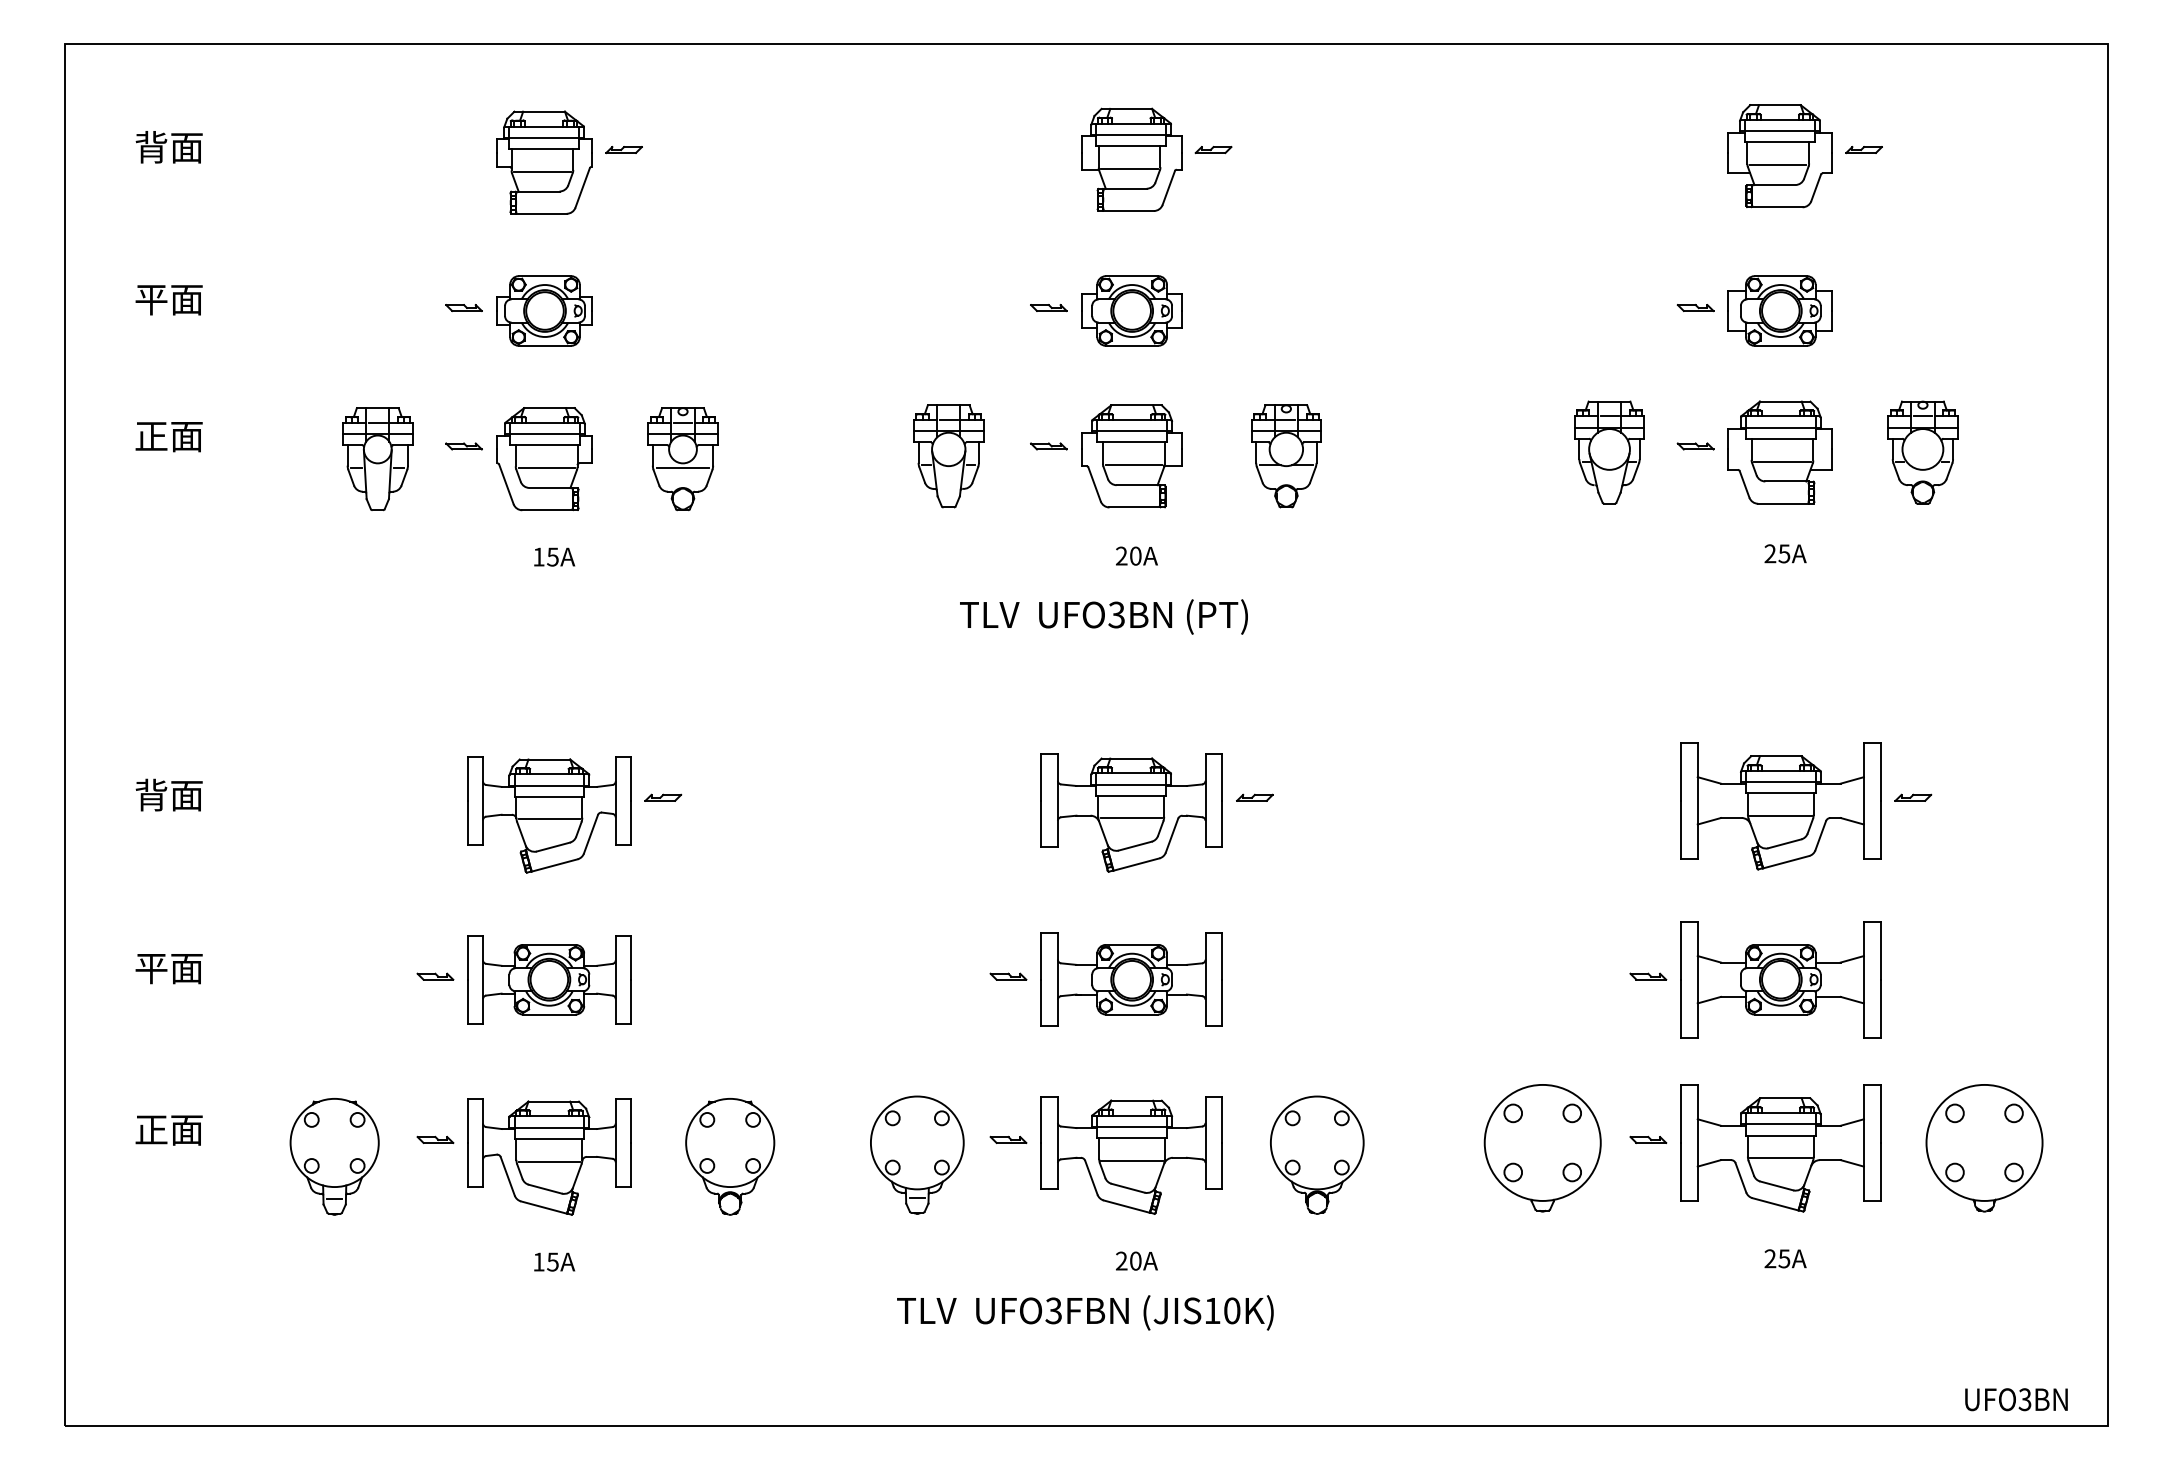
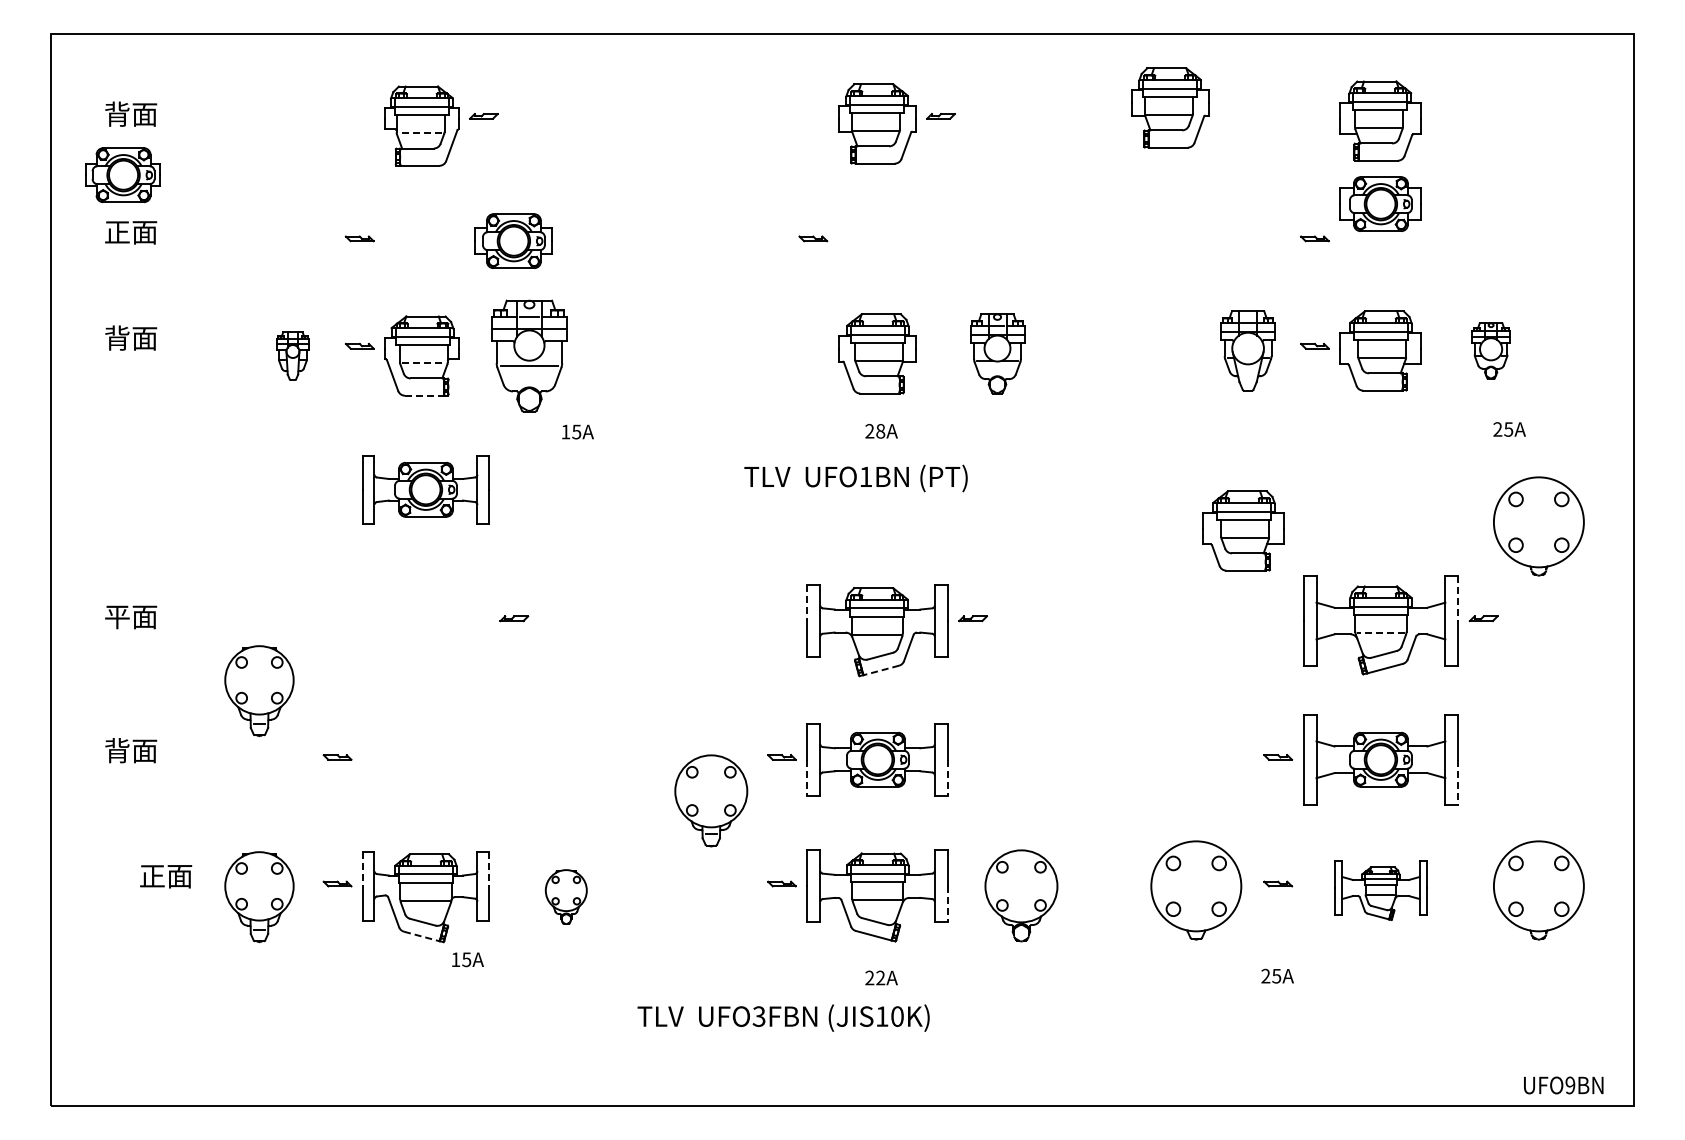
part: (1509, 138) -> (1170, 107), added
part: (1864, 150) -> (1445, 116), removed
line: (542, 172) -> (420, 133), solid -> dashed
text: (151, 299) -> (117, 232), 平面 -> 正面
part: (543, 310) -> (122, 174), moved
part: (1131, 310) -> (513, 240), moved
part: (1780, 310) -> (1380, 203), moved
text: (151, 435) -> (117, 337), 正面 -> 背面
part: (1049, 445) -> (813, 345), removed
part: (1922, 451) -> (1490, 350), size x0.7
part: (948, 455) -> (735, 353), removed
part: (377, 458) -> (292, 355), size x0.6
part: (682, 458) -> (529, 355), size x1.4
line: (547, 467) -> (424, 362), solid -> dashed
line: (547, 509) -> (424, 395), solid -> dashed
text: (1785, 553) -> (1509, 429), moved
text: (553, 556) -> (577, 431), moved
text: (1135, 556) -> (880, 431), 20A -> 28A
text: (1116, 614) -> (865, 476), UFO3BN -> UFO1BN
part: (1983, 678) -> (1538, 526), added
part: (1603, 684) -> (1243, 530), added
line: (1880, 773) -> (1458, 599), solid -> dashed
line: (1041, 778) -> (807, 603), solid -> dashed
text: (151, 794) -> (117, 616), 背面 -> 平面
part: (548, 814) -> (425, 631), removed
line: (1780, 815) -> (1380, 632), solid -> dashed
line: (1135, 864) -> (880, 670), solid -> dashed
part: (334, 891) -> (259, 691), added
text: (151, 967) -> (117, 750), 平面 -> 背面
part: (548, 979) -> (425, 489), moved
line: (1041, 1002) -> (807, 777), solid -> dashed
line: (1221, 1002) -> (947, 777), solid -> dashed
line: (1880, 1009) -> (1458, 782), solid -> dashed
line: (467, 1121) -> (362, 869), solid -> dashed
line: (630, 1121) -> (488, 869), solid -> dashed
text: (169, 1130) -> (166, 876), moved
part: (1780, 1148) -> (1380, 890), size x0.6
part: (917, 1154) -> (711, 800), moved
part: (730, 1156) -> (566, 896), size x0.6
line: (1221, 1166) -> (947, 904), solid -> dashed
line: (544, 1207) -> (422, 936), solid -> dashed
text: (1785, 1257) -> (1277, 975), moved
text: (1135, 1260) -> (880, 977), 20A -> 22A
text: (553, 1261) -> (467, 959), moved
text: (1085, 1312) -> (783, 1017), moved
text: (2025, 1399) -> (1570, 1085), UFO3BN -> UFO9BN

